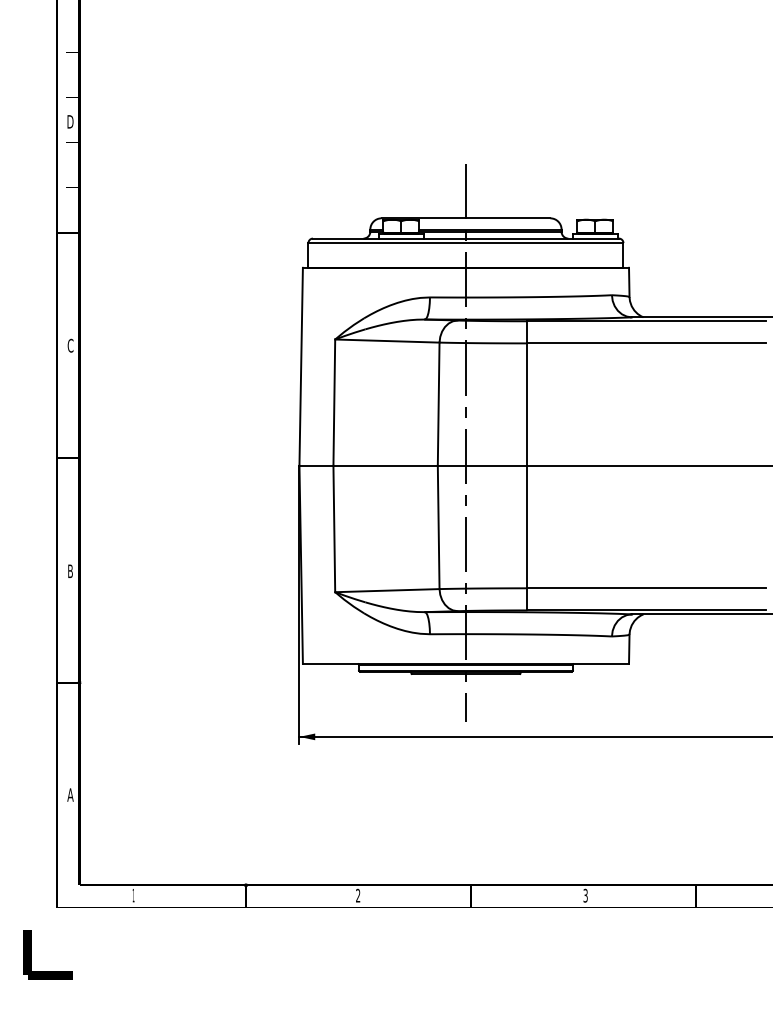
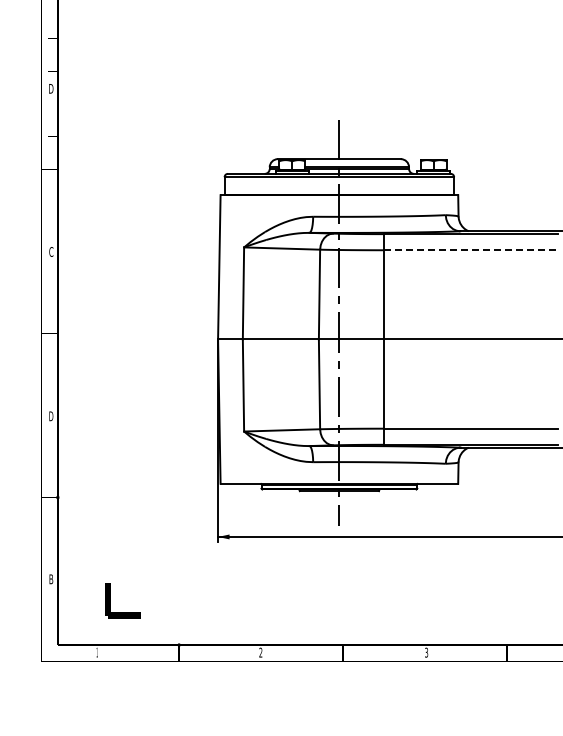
line: (647, 343) -> (471, 250), solid -> dashed
text: (70, 571) -> (51, 416), B -> D
text: (70, 795) -> (51, 579), A -> B
part: (31, 954) -> (110, 600), moved

